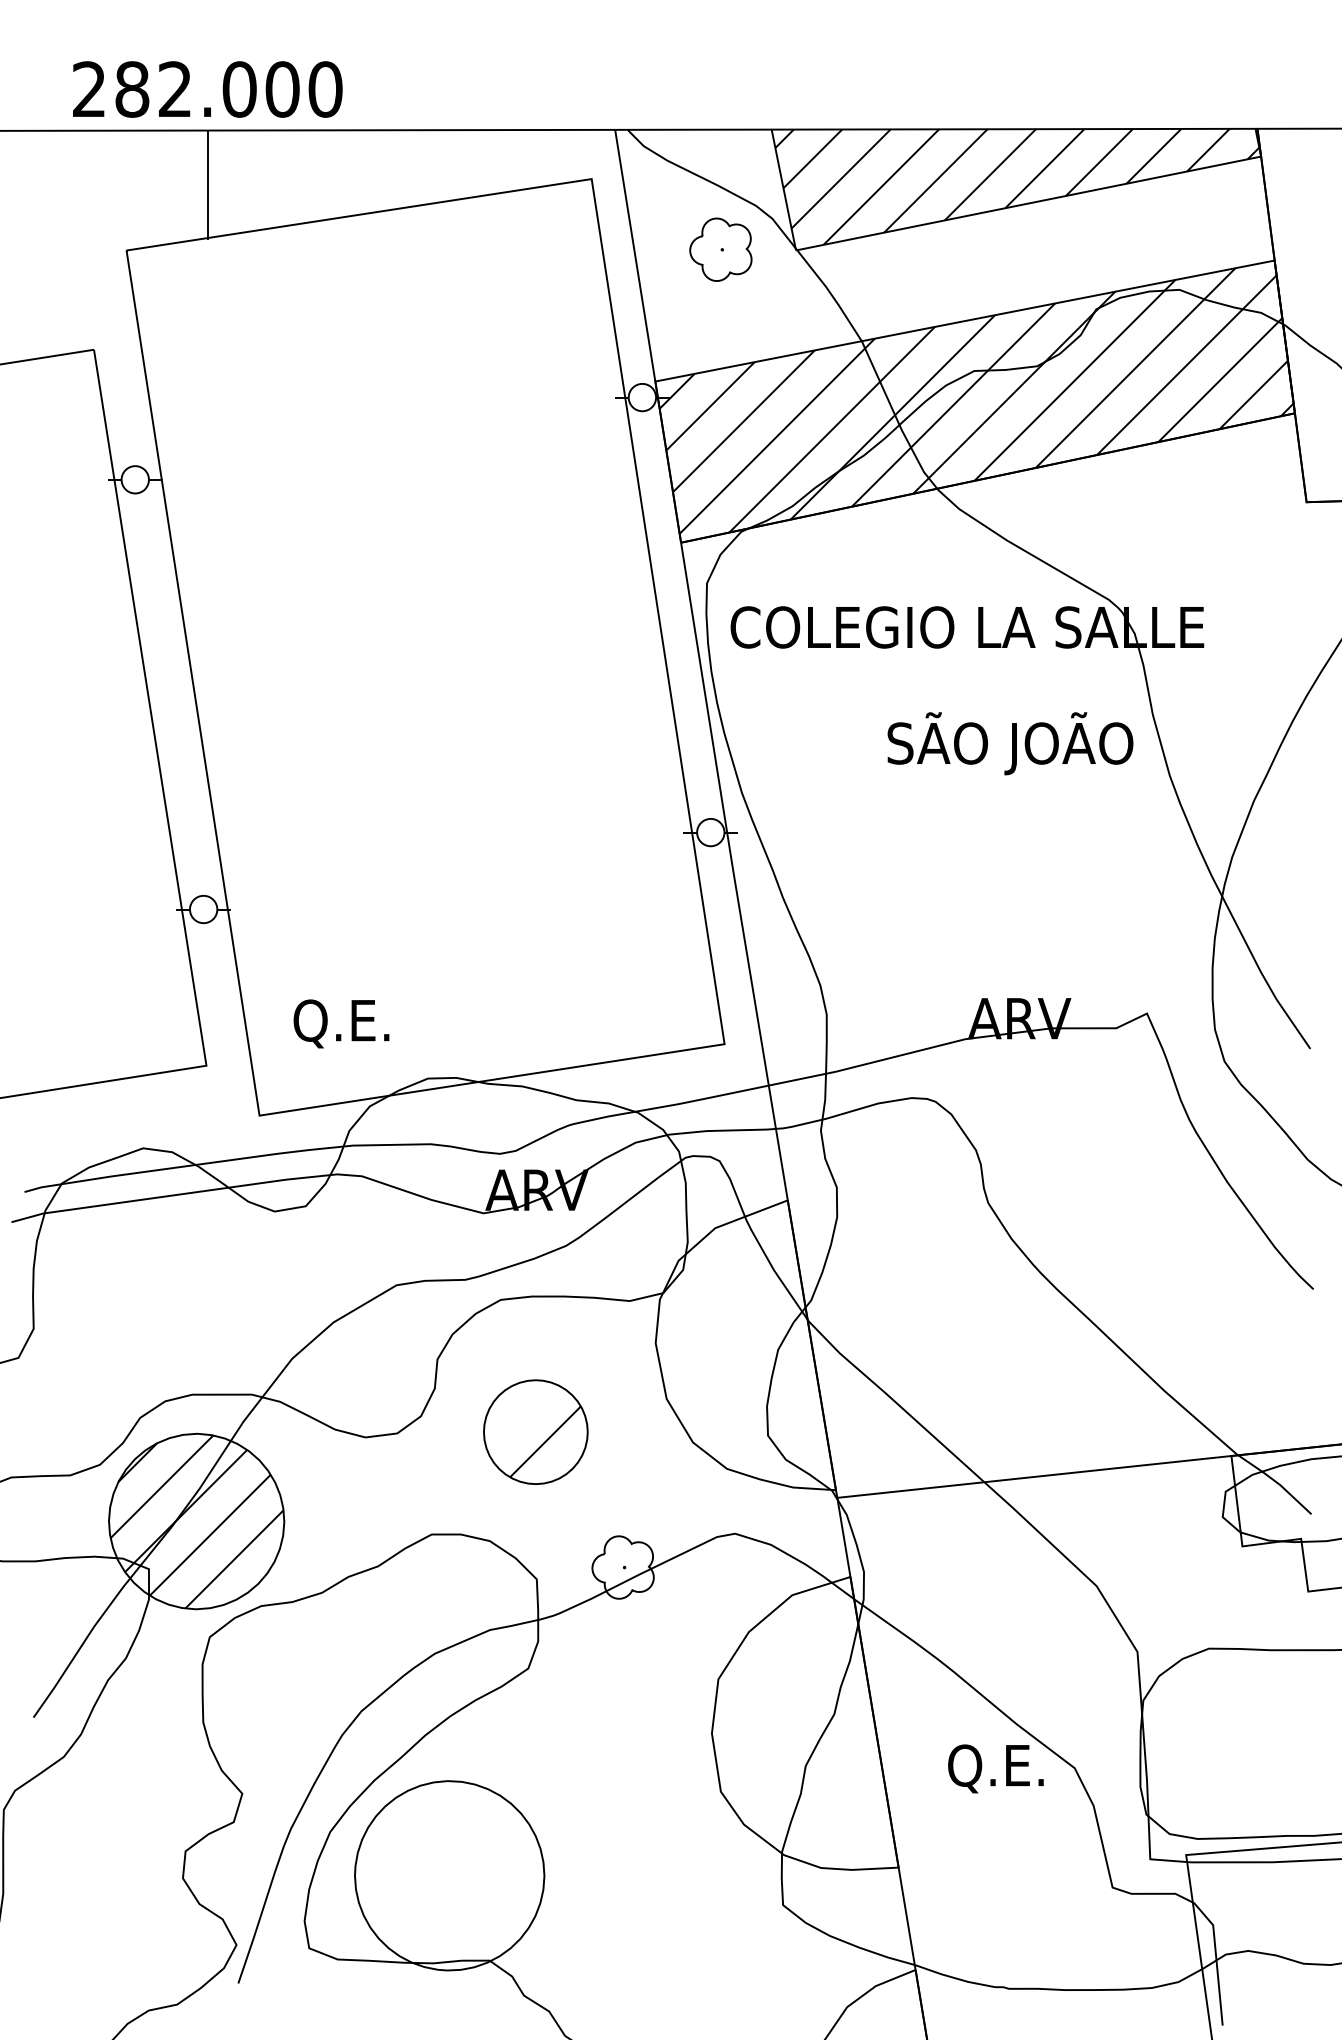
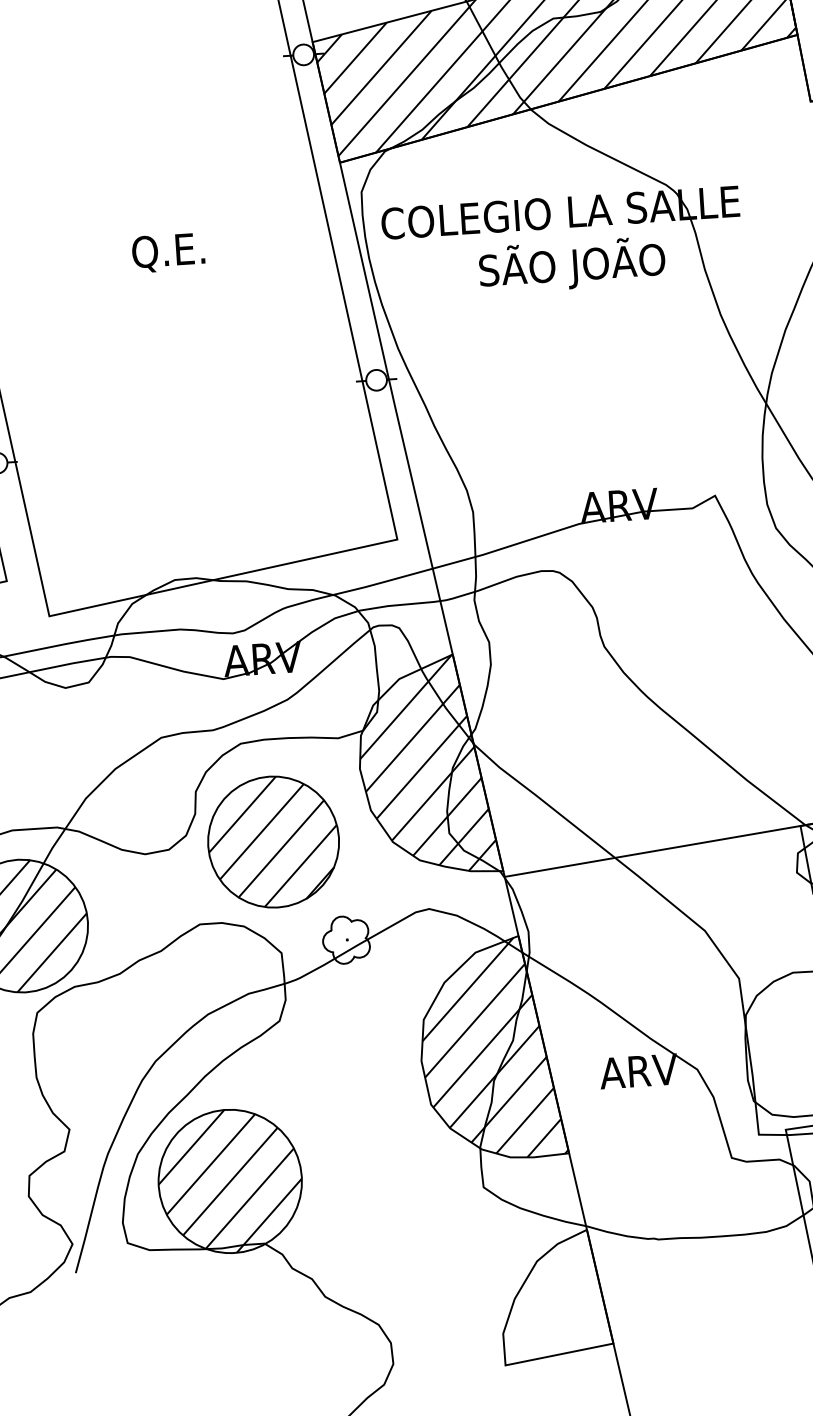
text: (1010, 743) -> (572, 265), moved
text: (341, 1023) -> (168, 252), moved
hatch: (745, 1345) -> (427, 766), added
part: (535, 1431) -> (273, 841), size x1.67
hatch: (806, 1724) -> (492, 1049), added
text: (996, 1768) -> (638, 1073), Q.E. -> ARV
hatch: (449, 1875) -> (230, 1181), added

